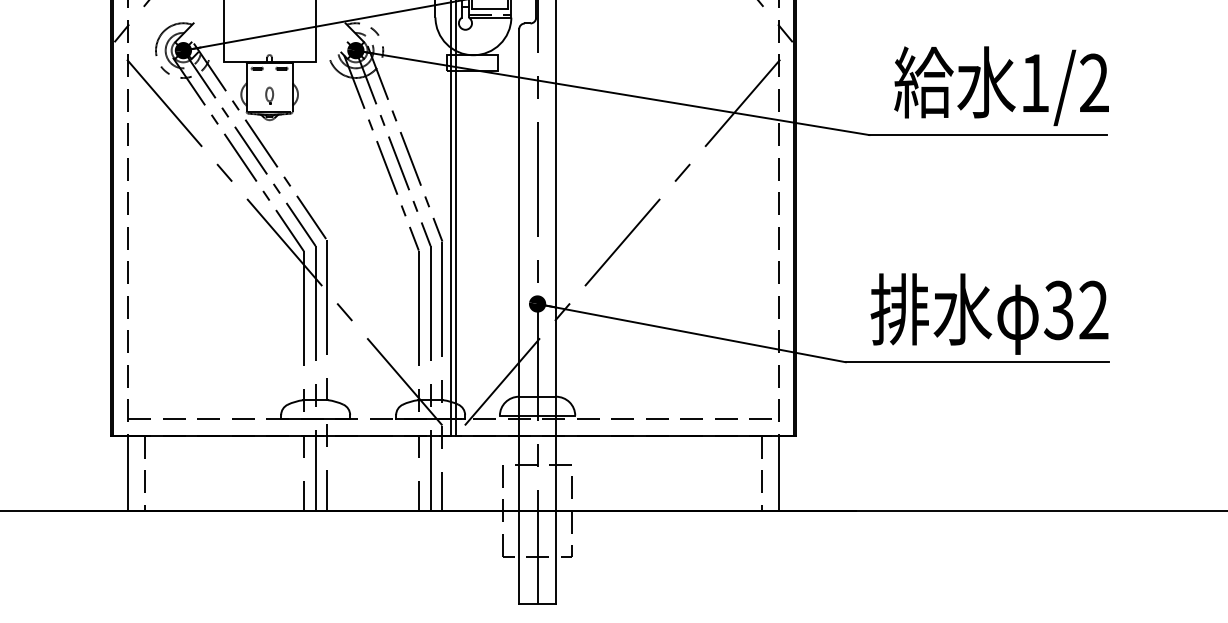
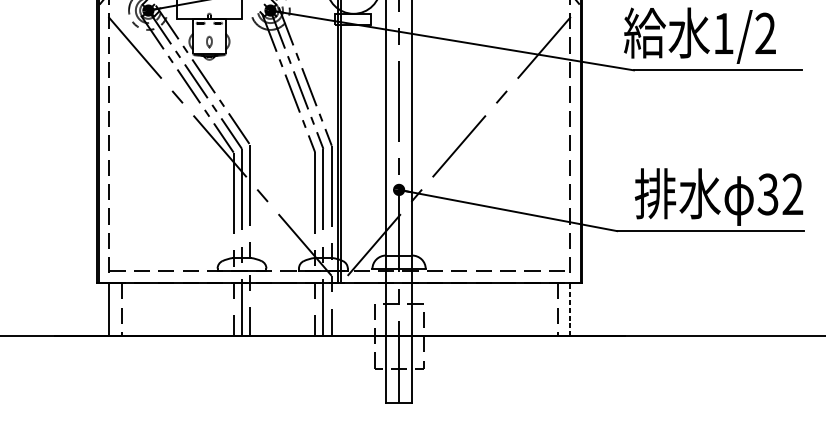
text: (1001, 85) -> (699, 35), moved
line: (779, 472) -> (570, 309), solid -> dashed

